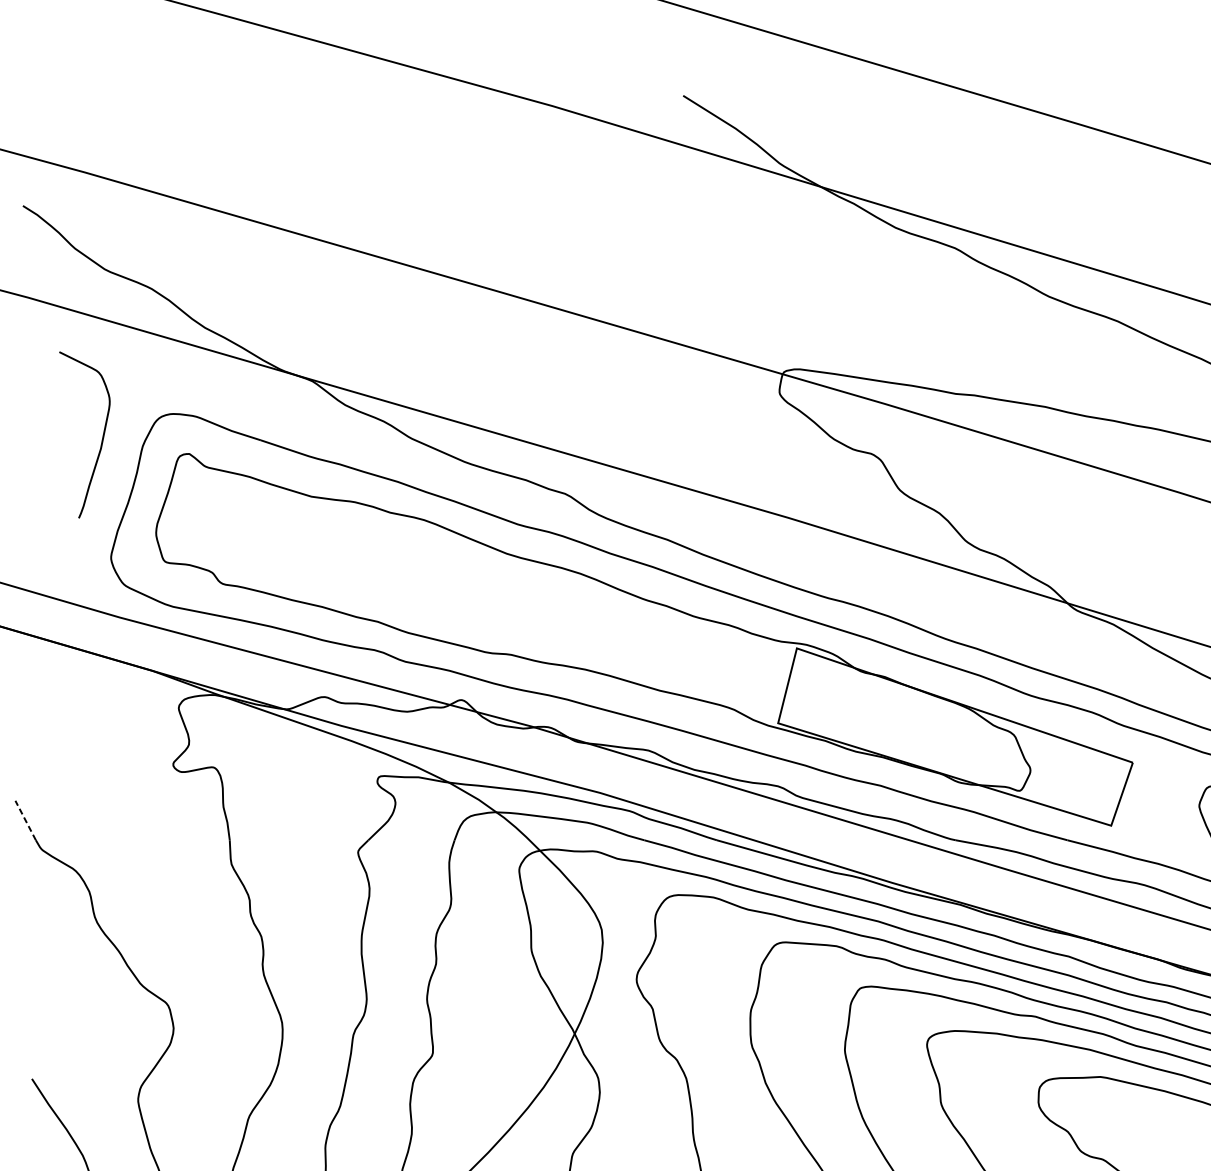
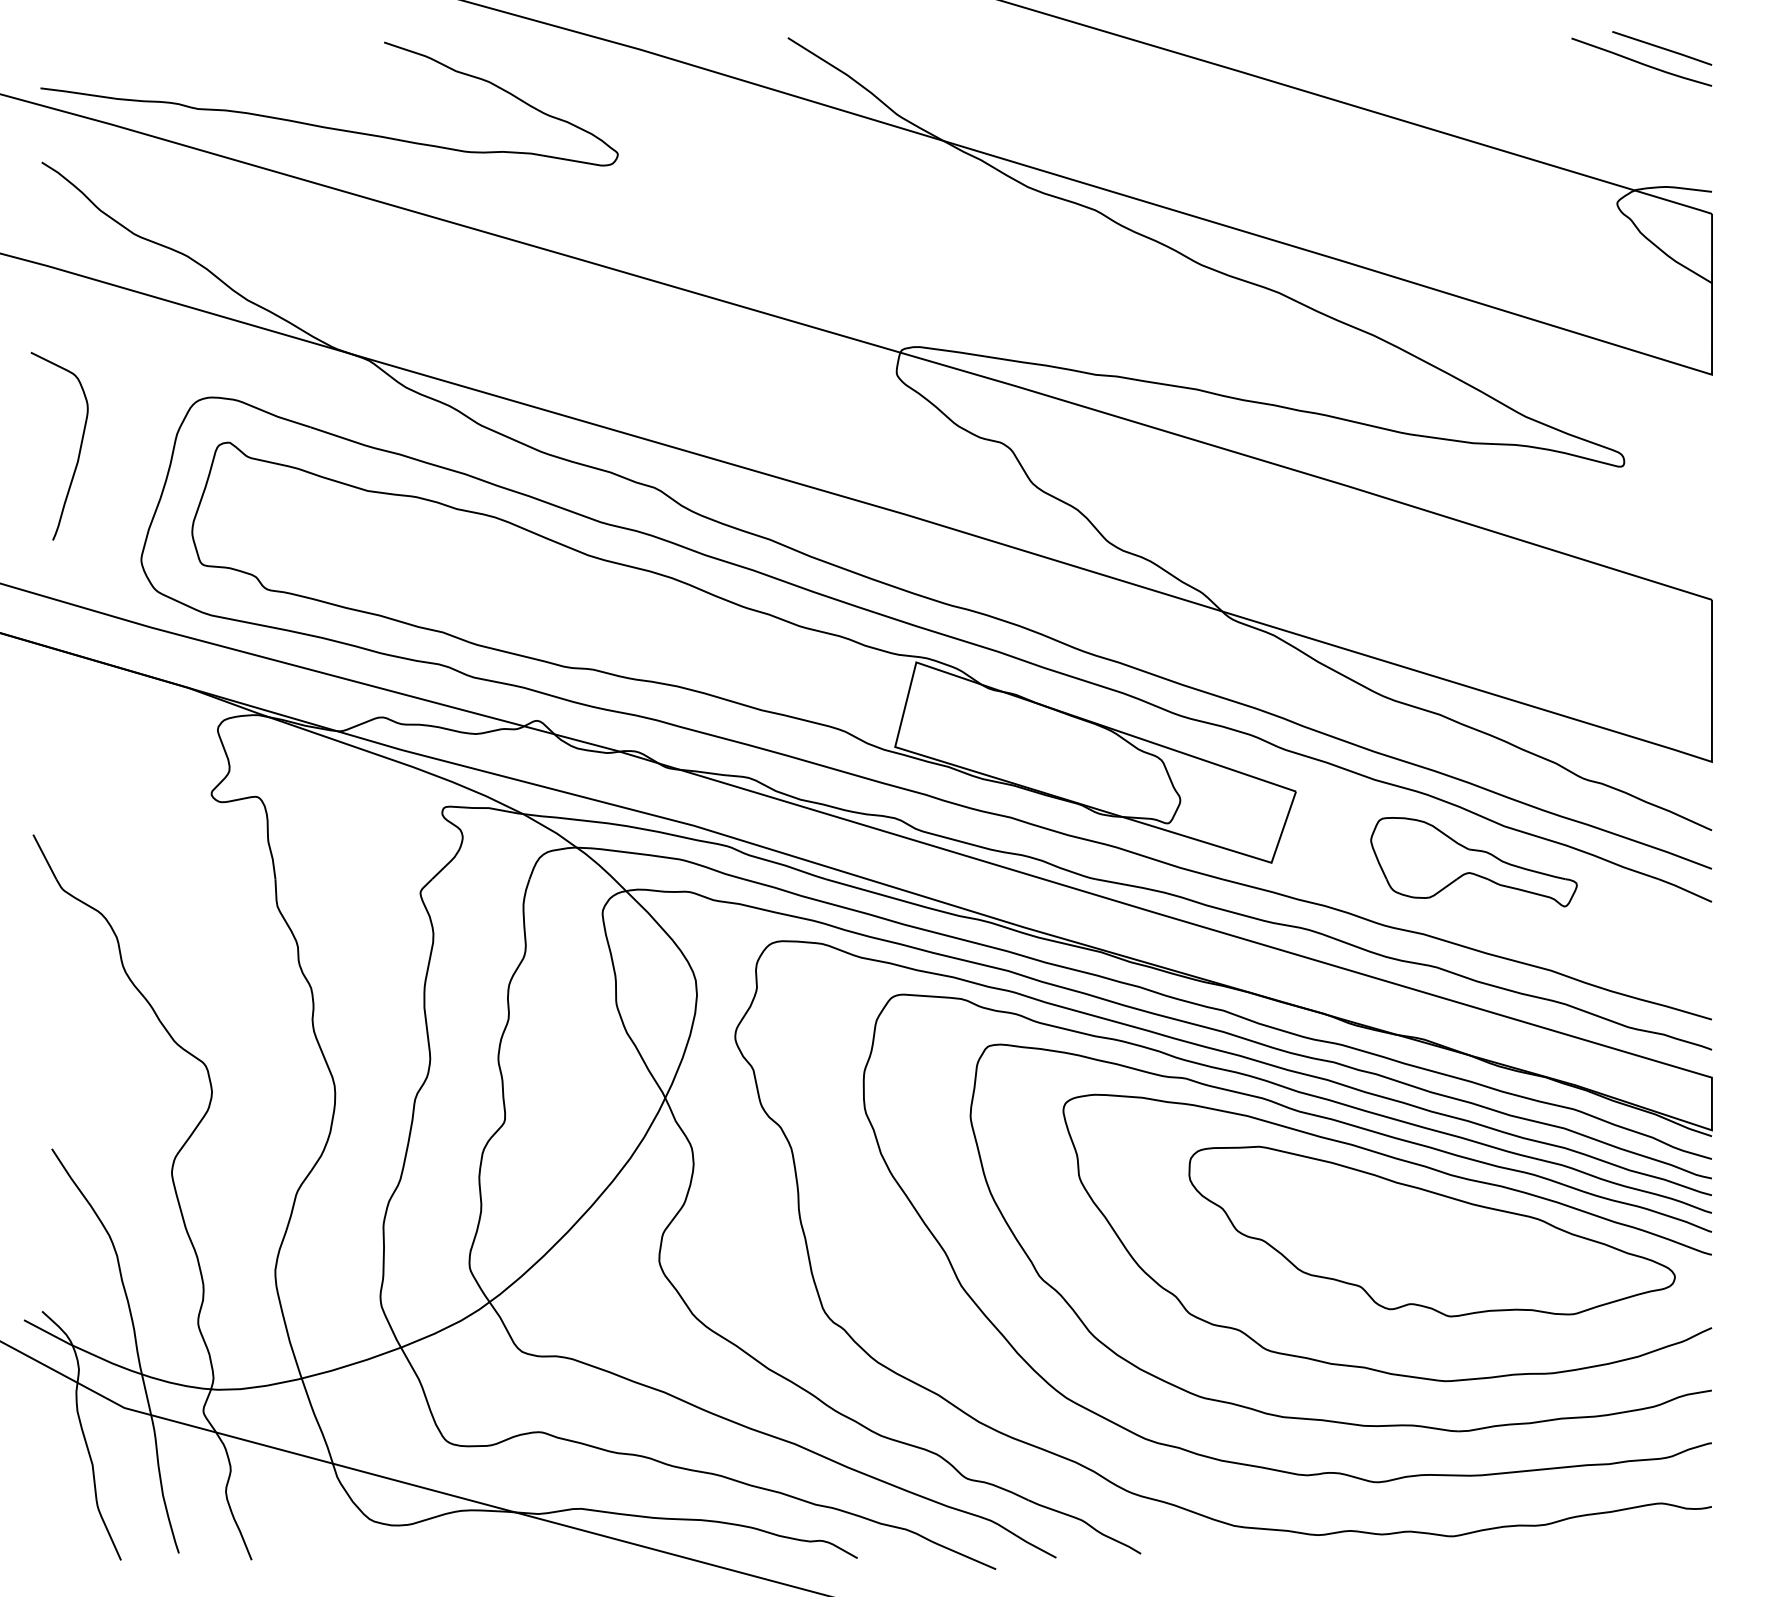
curve: (274, 174) -> (326, 126), added
curve: (101, 440) -> (78, 452), moved
line: (25, 820) -> (44, 856), dashed -> solid

